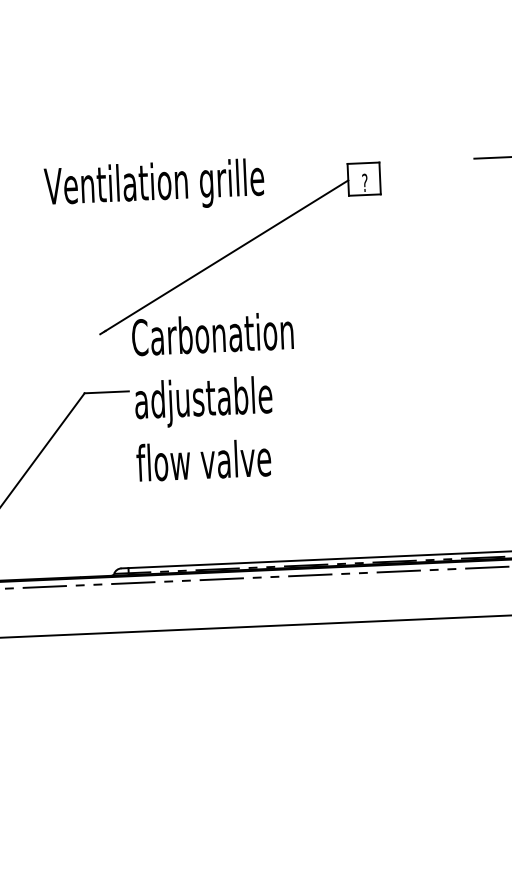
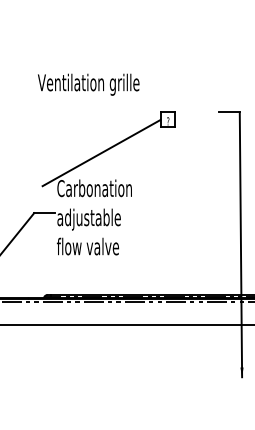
text: (153, 185) -> (88, 84), moved

